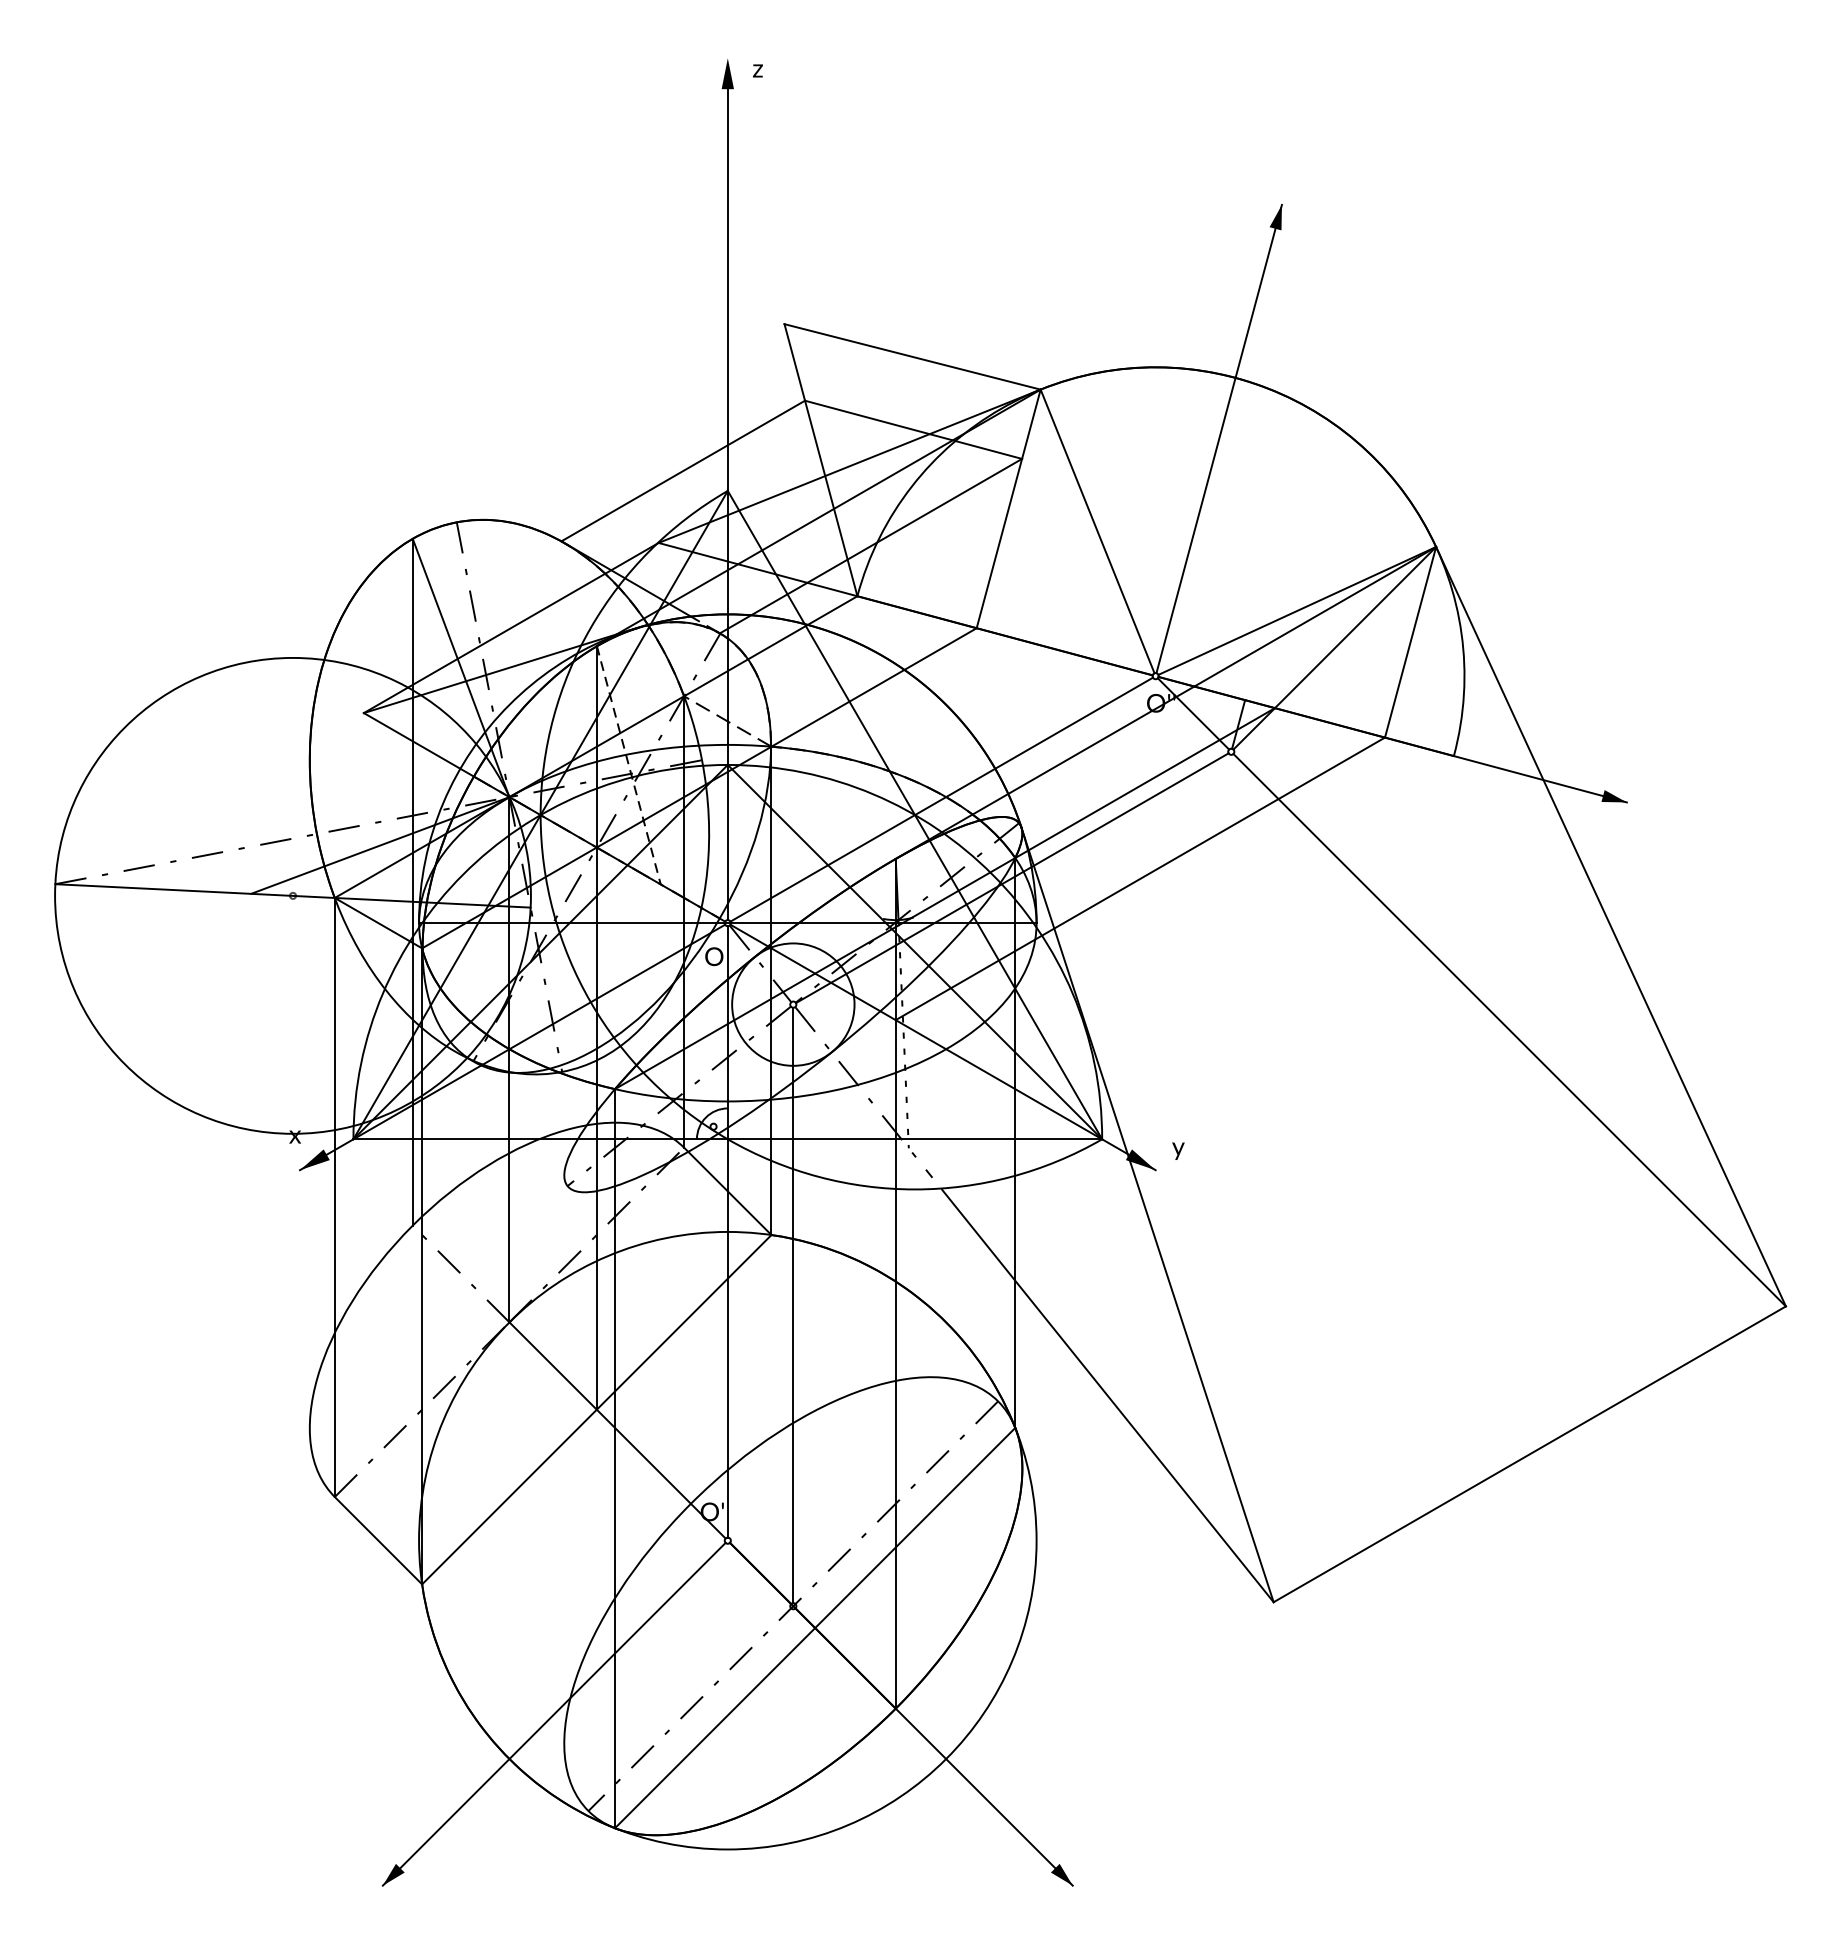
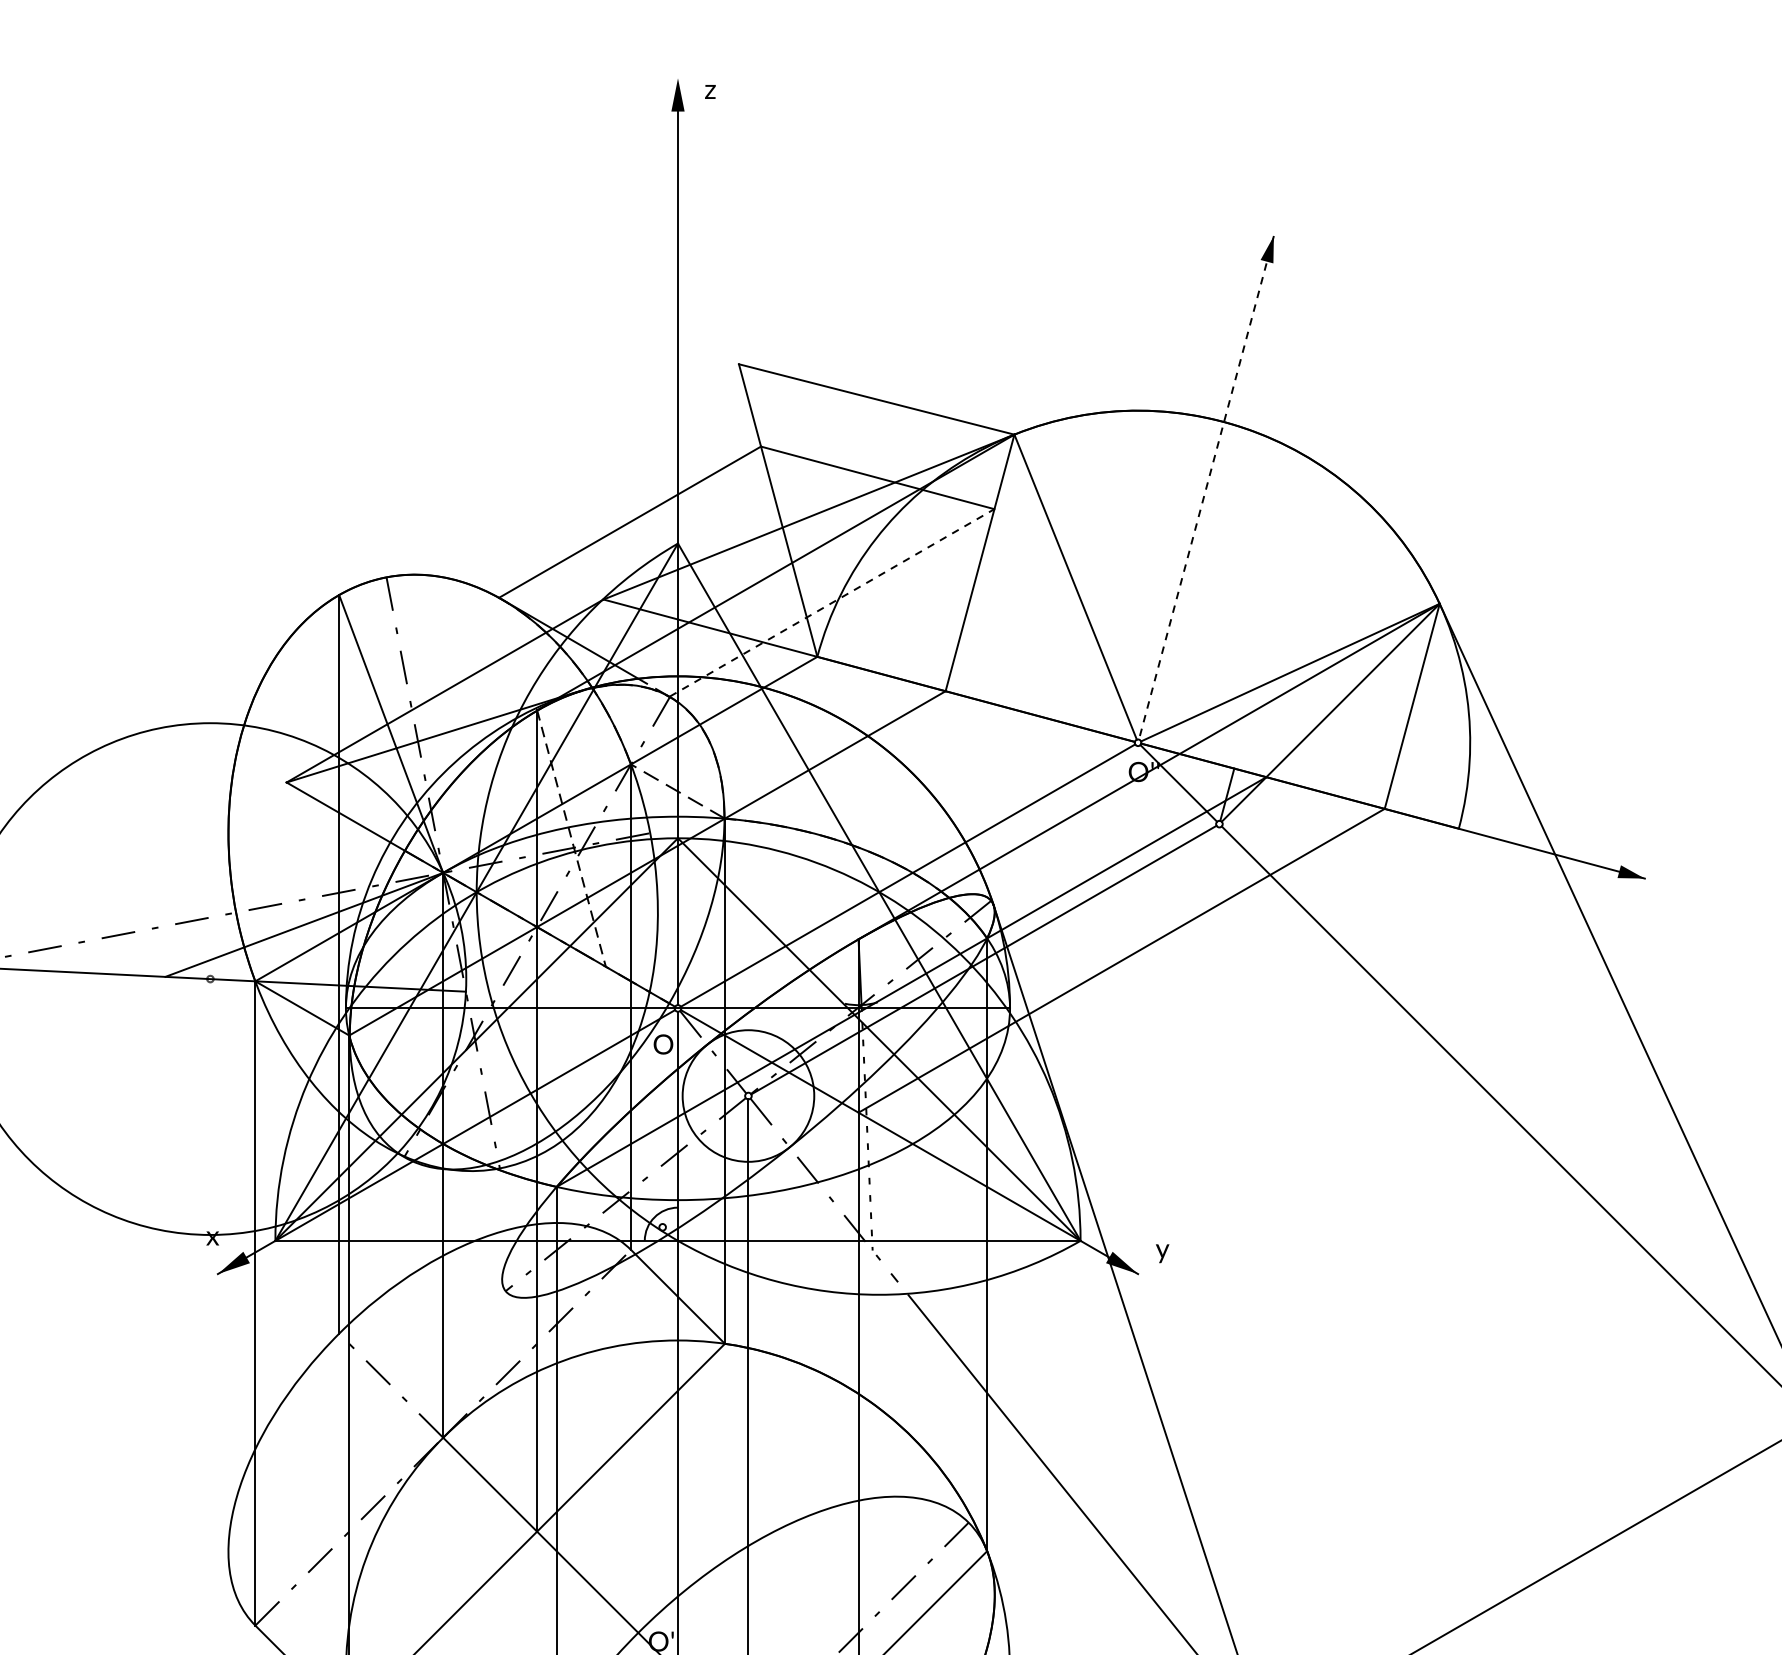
line: (1219, 439) -> (1206, 488), solid -> dashed
line: (871, 545) -> (832, 602), solid -> dashed

